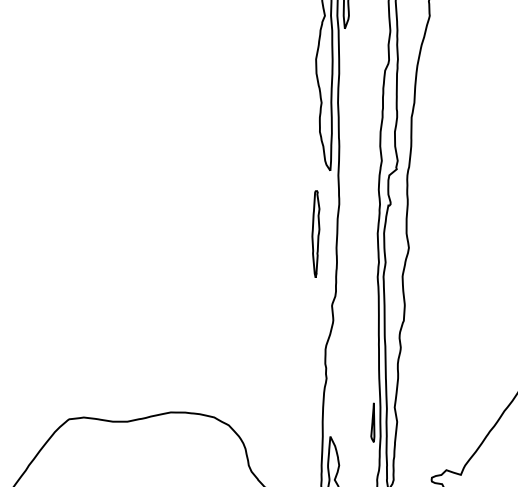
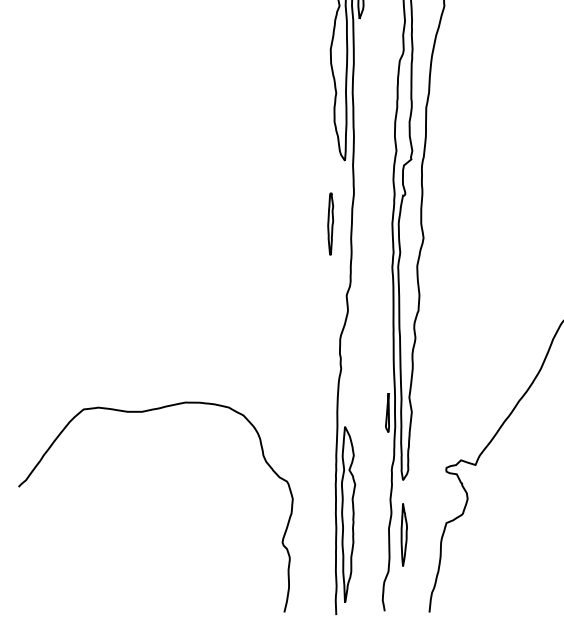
part: (315, 233) -> (330, 223), size x0.71

